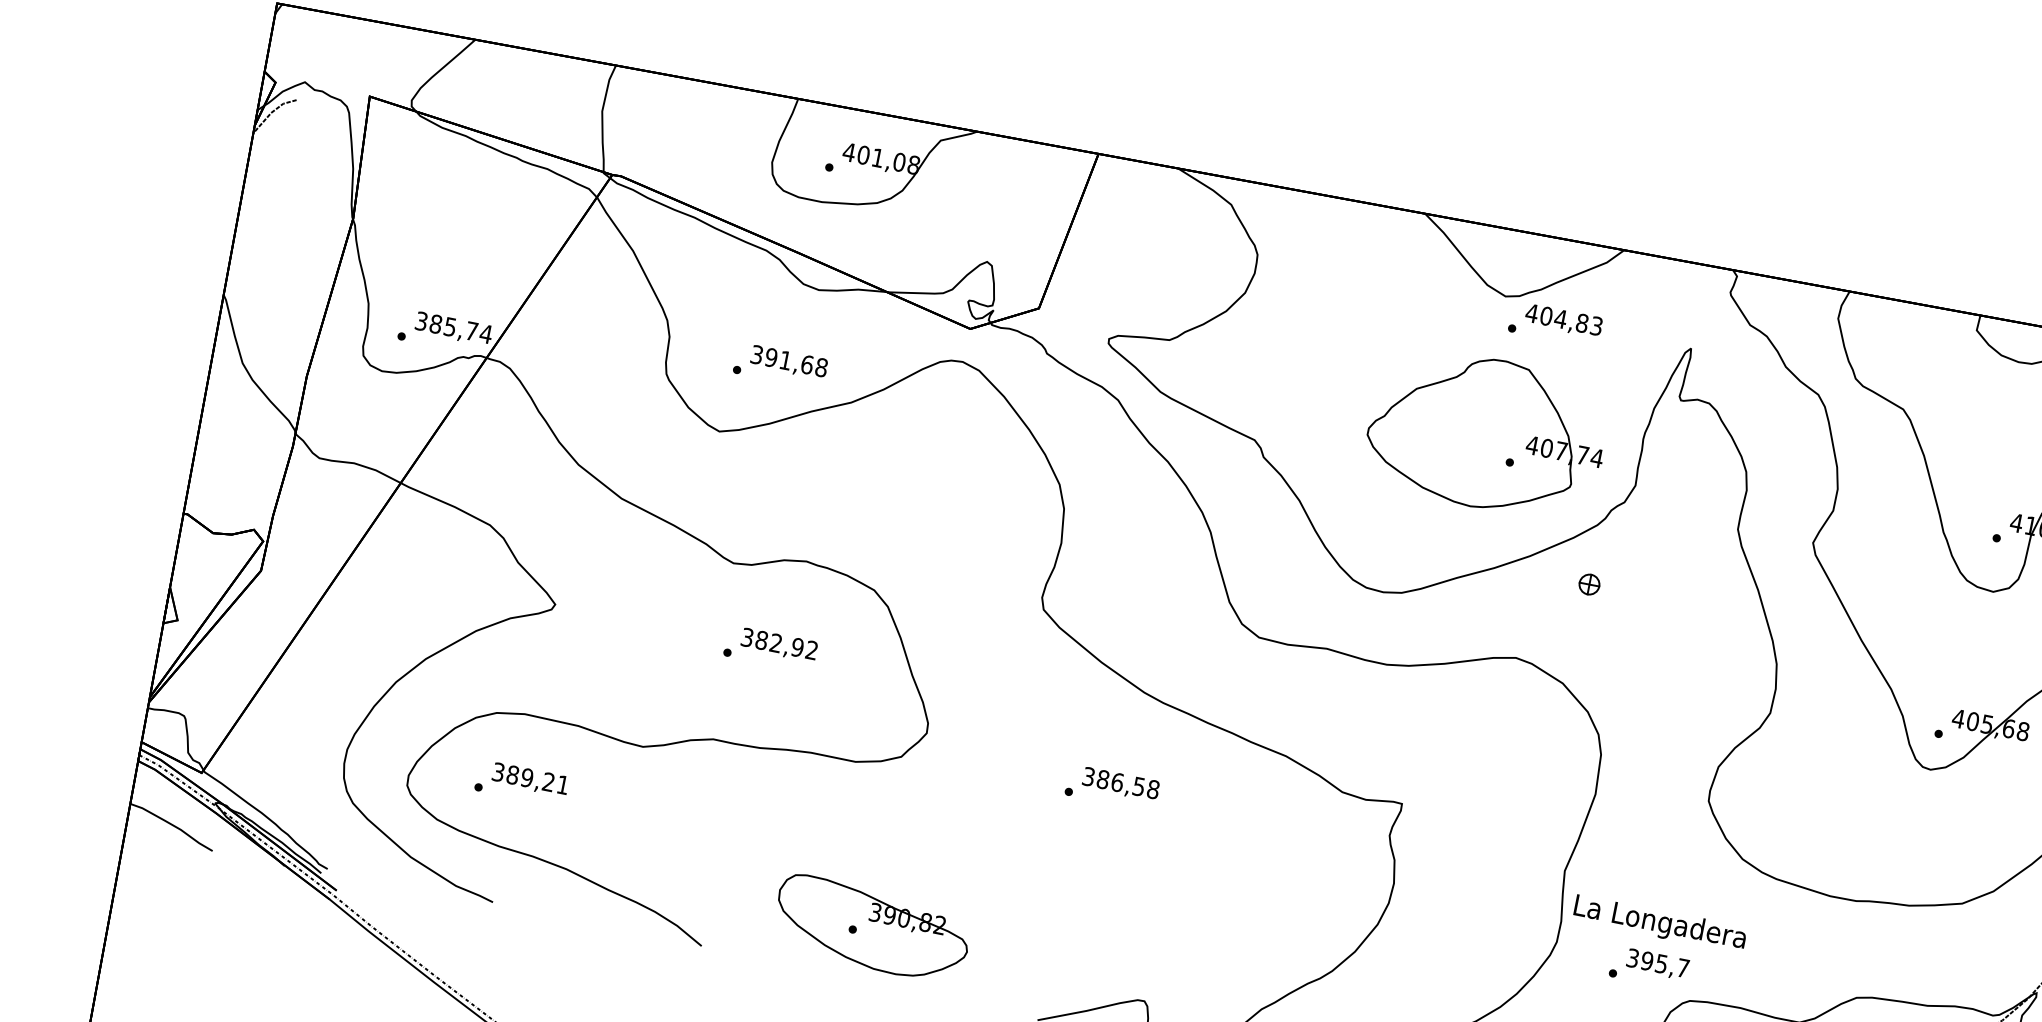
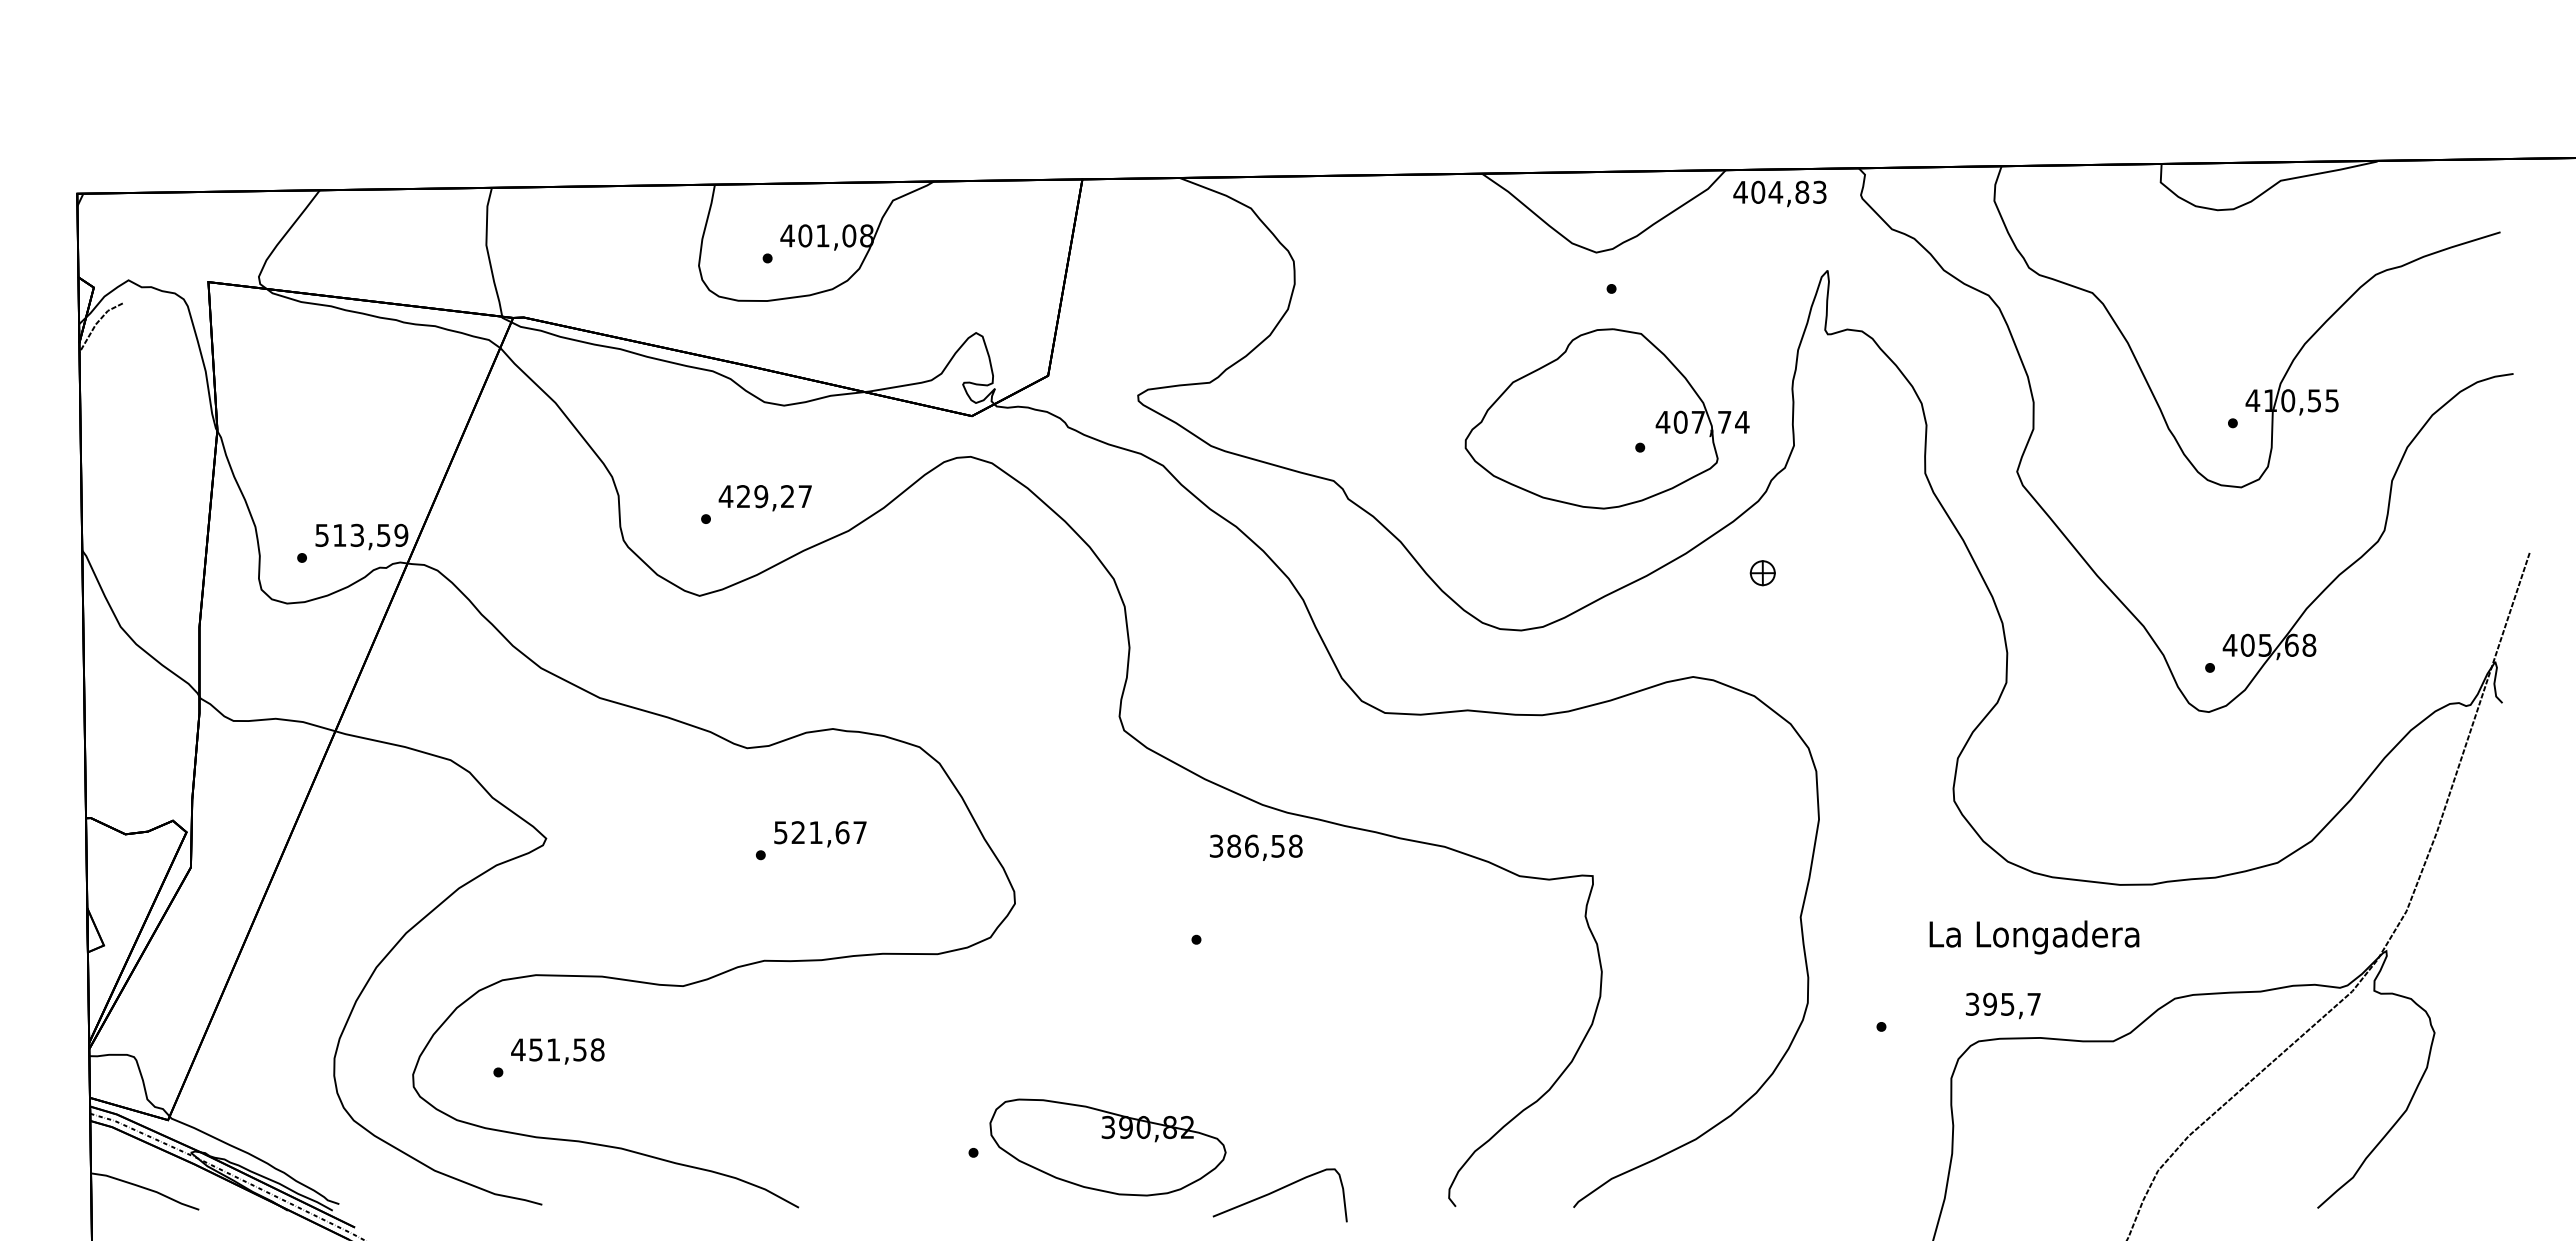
text: (1563, 320) -> (1779, 193), moved
text: (454, 327) -> (362, 534), 385,74 -> 513,59
text: (789, 361) -> (765, 496), 391,68 -> 429,27
text: (779, 643) -> (820, 832), 382,92 -> 521,67
text: (530, 778) -> (557, 1049), 389,21 -> 451,58
text: (1121, 784) -> (1256, 847), moved
text: (1660, 923) -> (2034, 937), moved
part: (871, 928) -> (1107, 1147), moved
text: (1657, 964) -> (2003, 1005), moved

